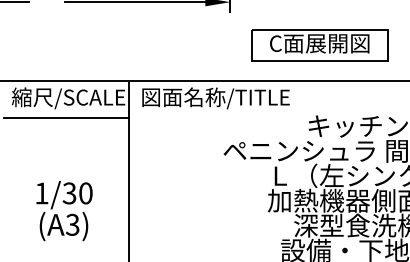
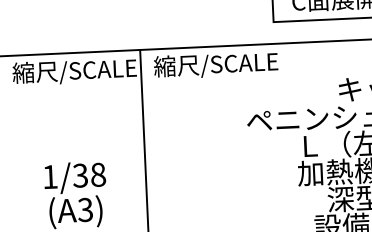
text: (215, 98) -> (235, 64), 図面名称/TITLE -> 縮尺/SCALE
line: (66, 118) -> (73, 93), removed
text: (85, 193) -> (97, 174), 1/30 -> 1/38

